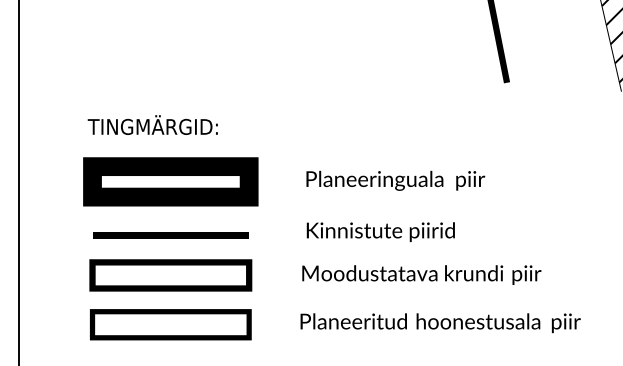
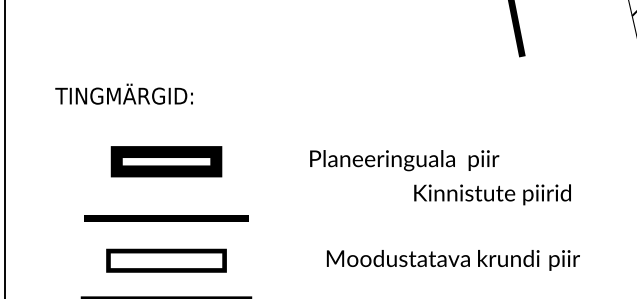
text: (152, 124) -> (123, 93), moved
part: (170, 181) -> (166, 161), size x0.6
text: (380, 231) -> (492, 194), moved
text: (421, 274) -> (453, 259), moved
part: (170, 275) -> (166, 260), size x0.7

